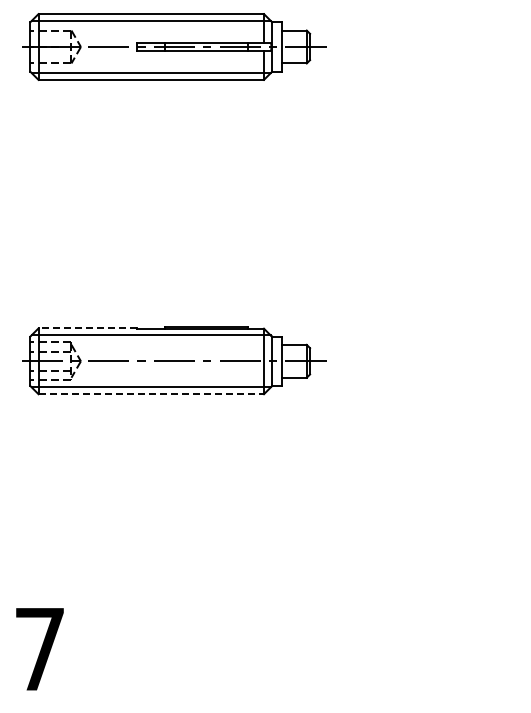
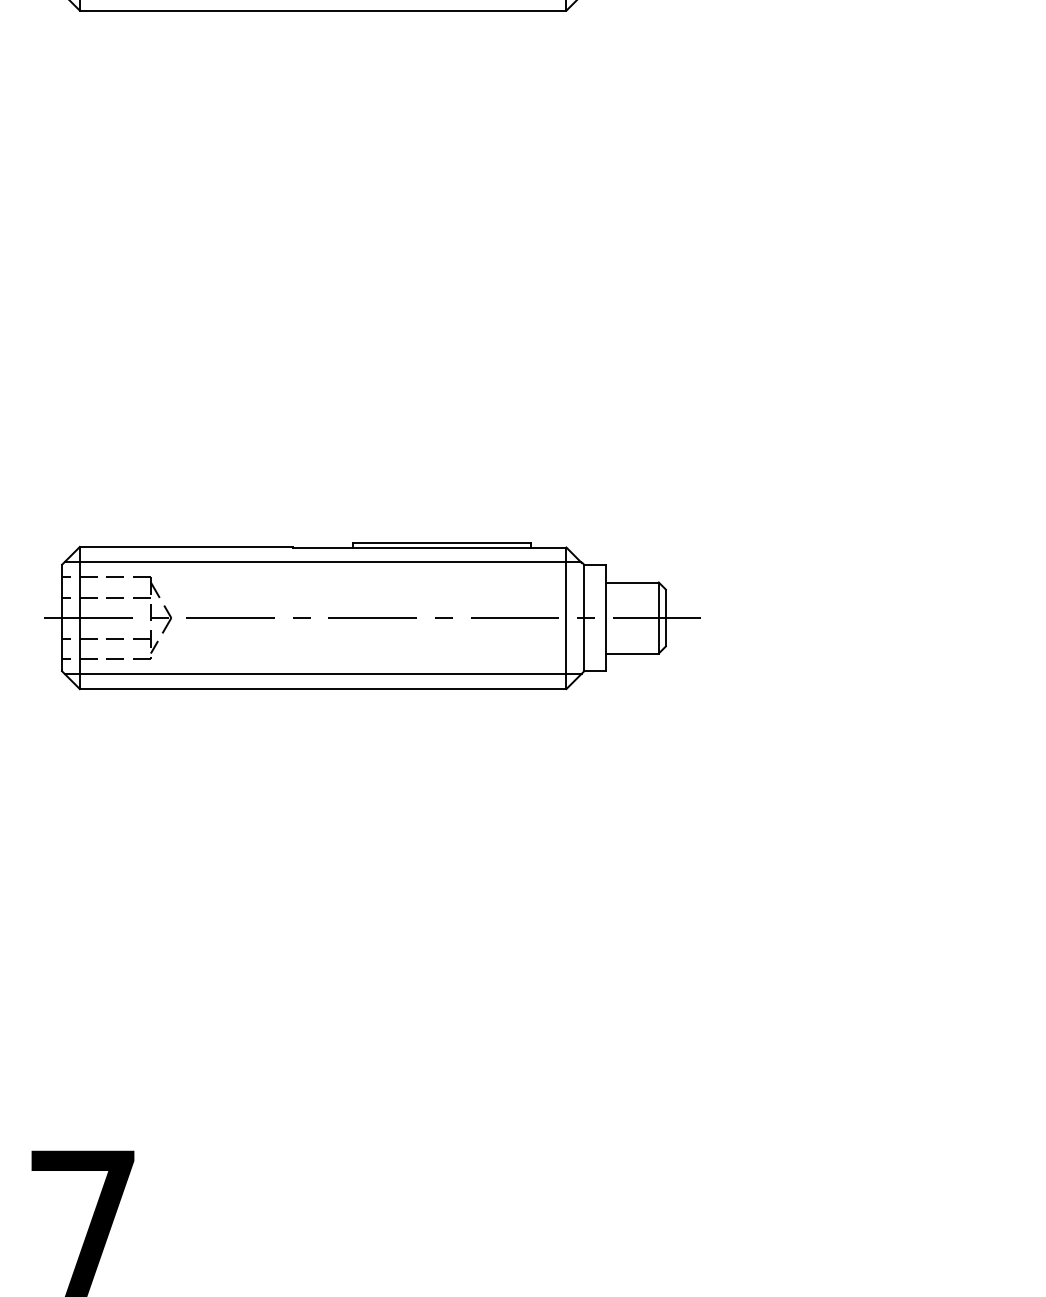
line: (87, 328) -> (185, 547), dashed -> solid
line: (151, 394) -> (323, 689), dashed -> solid

